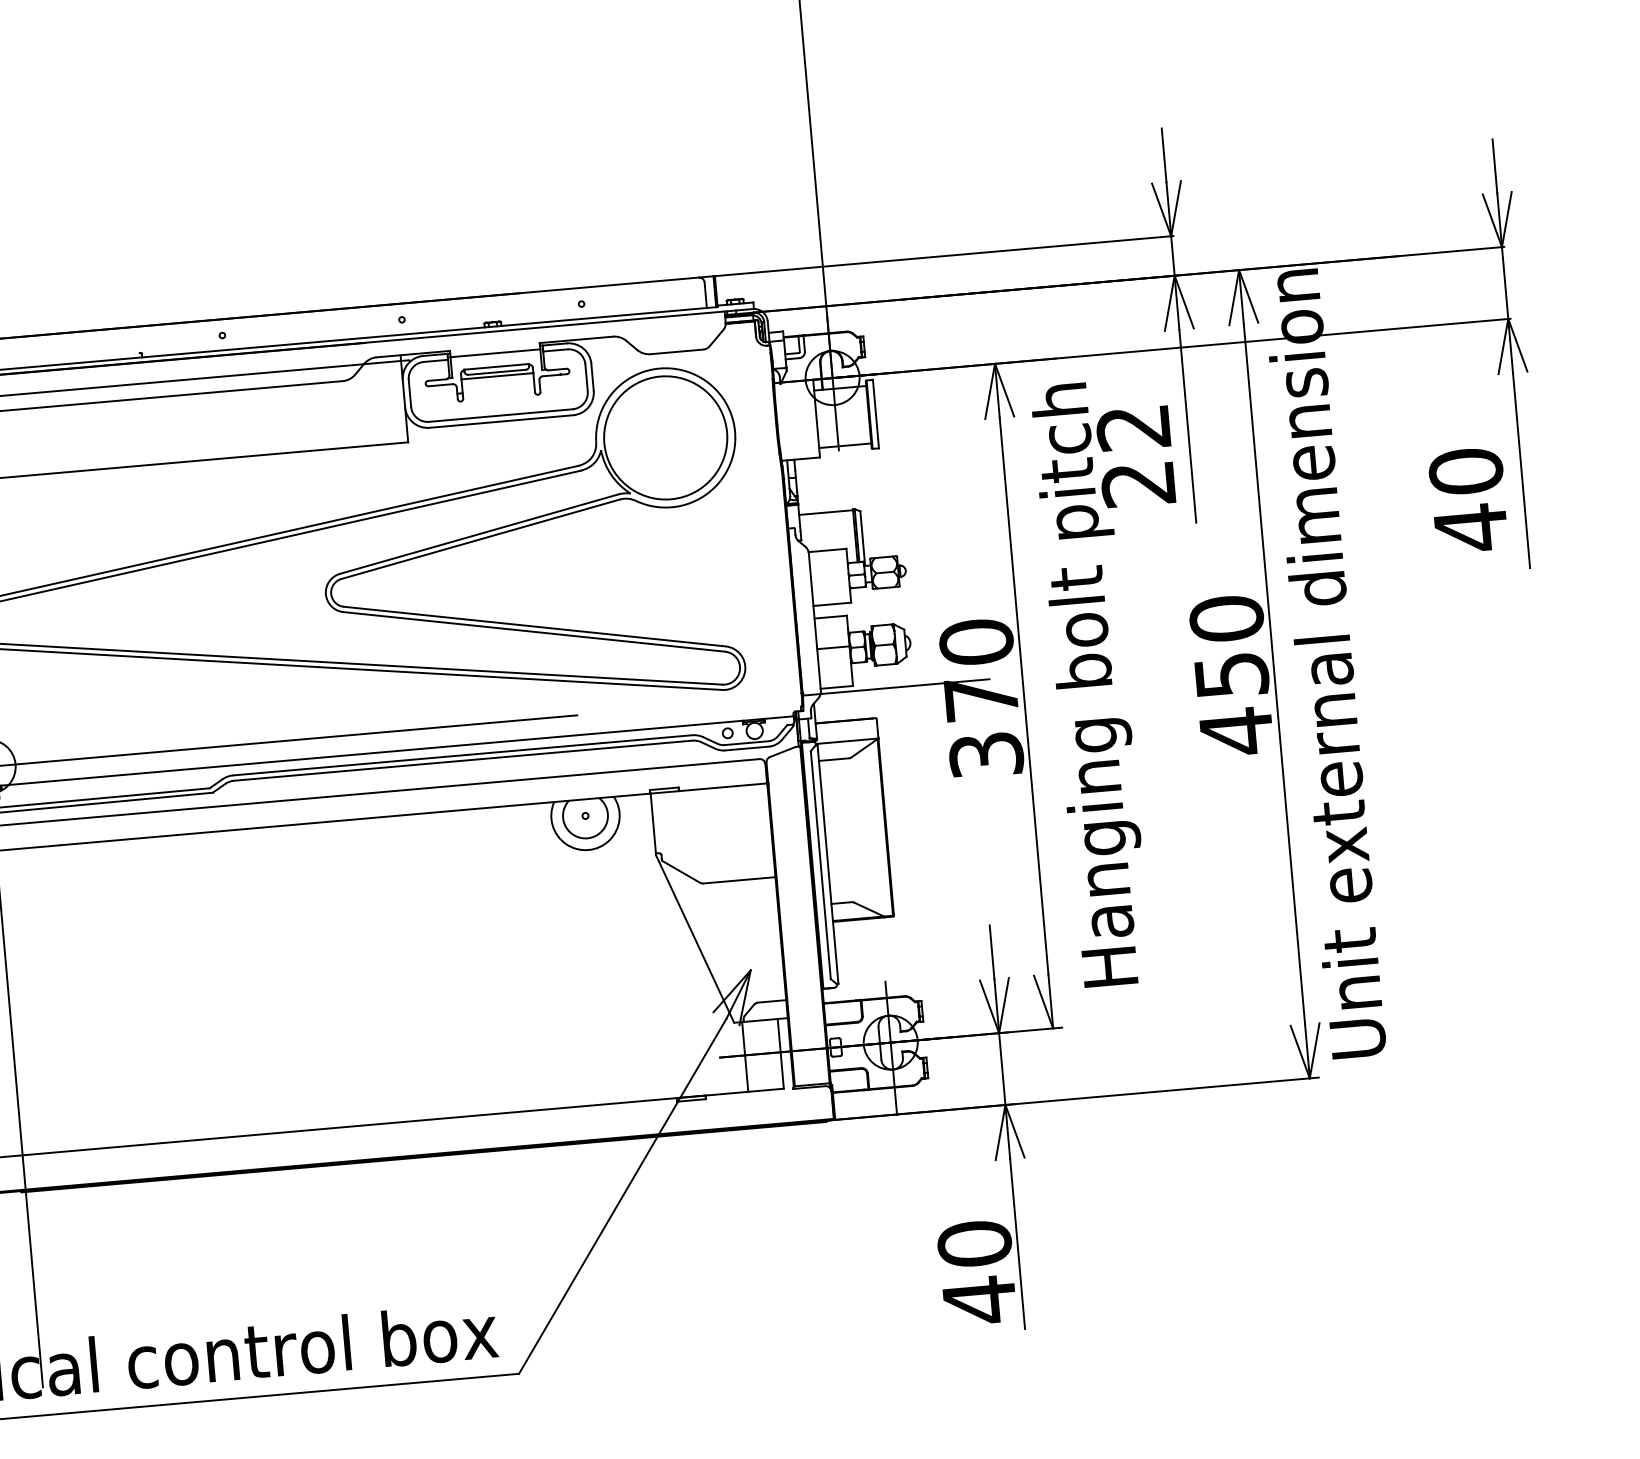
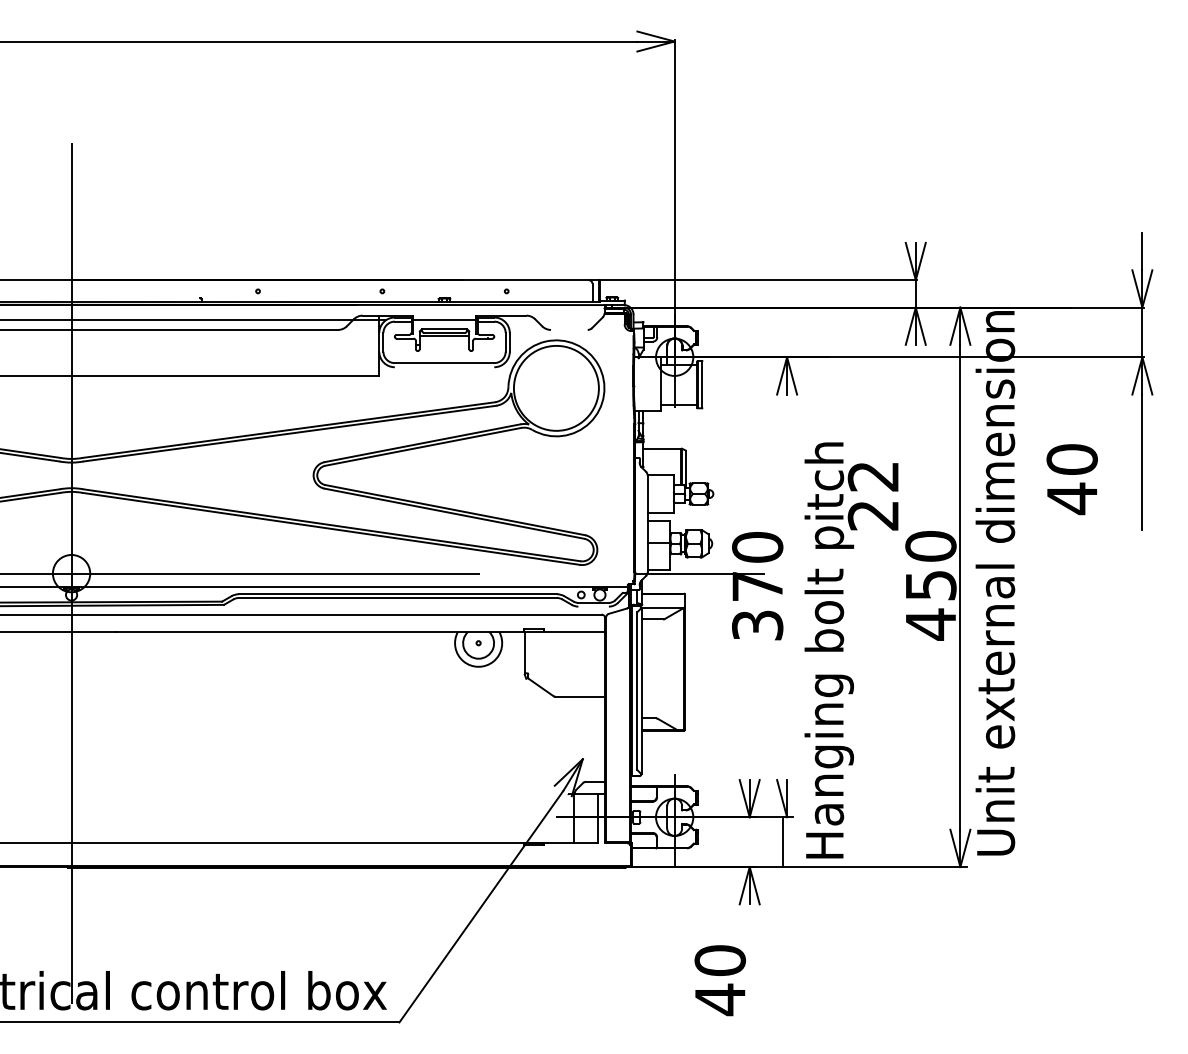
line: (1163, 154) -> (915, 223), removed
line: (677, 351) -> (569, 329), removed
line: (501, 421) -> (444, 367), removed
line: (1187, 425) -> (915, 411), removed
text: (1467, 500) -> (1071, 479), moved
text: (1123, 681) -> (851, 650), moved
line: (1024, 696) -> (787, 587), removed
line: (746, 748) -> (593, 606), removed
line: (696, 941) -> (547, 736), removed
line: (991, 952) -> (749, 761), removed
line: (1002, 1069) -> (782, 842), moved
line: (1017, 1244) -> (749, 963), removed

